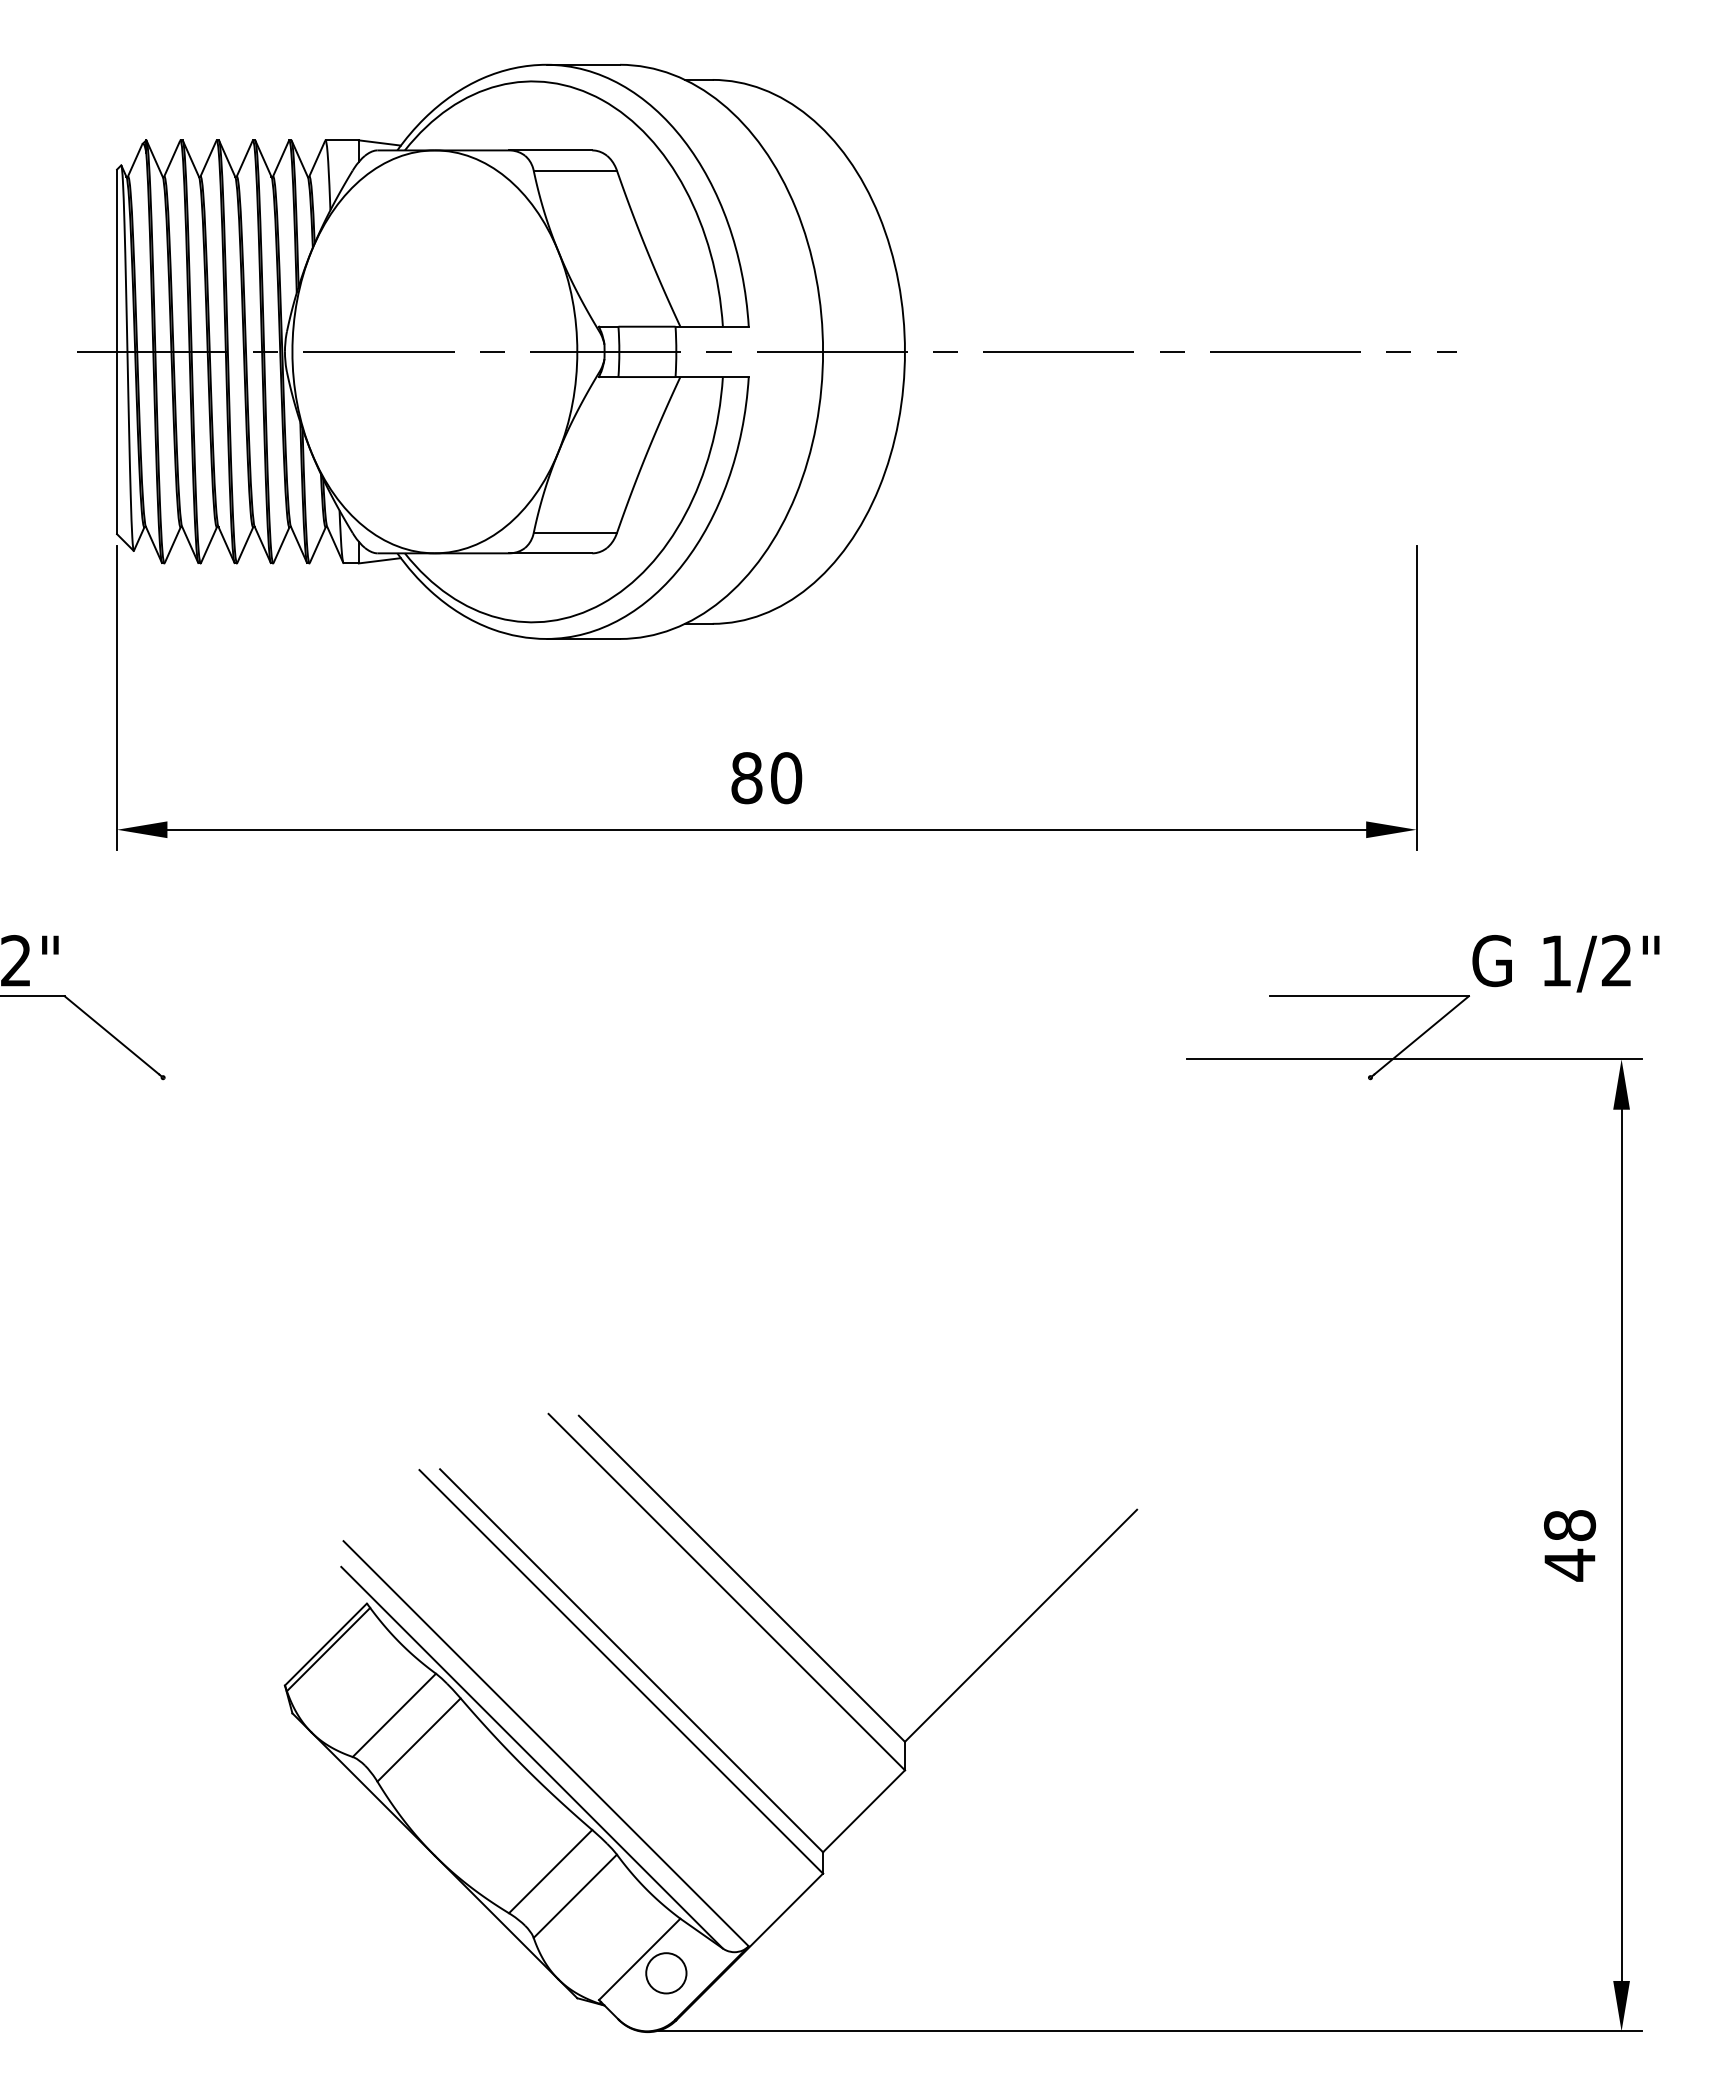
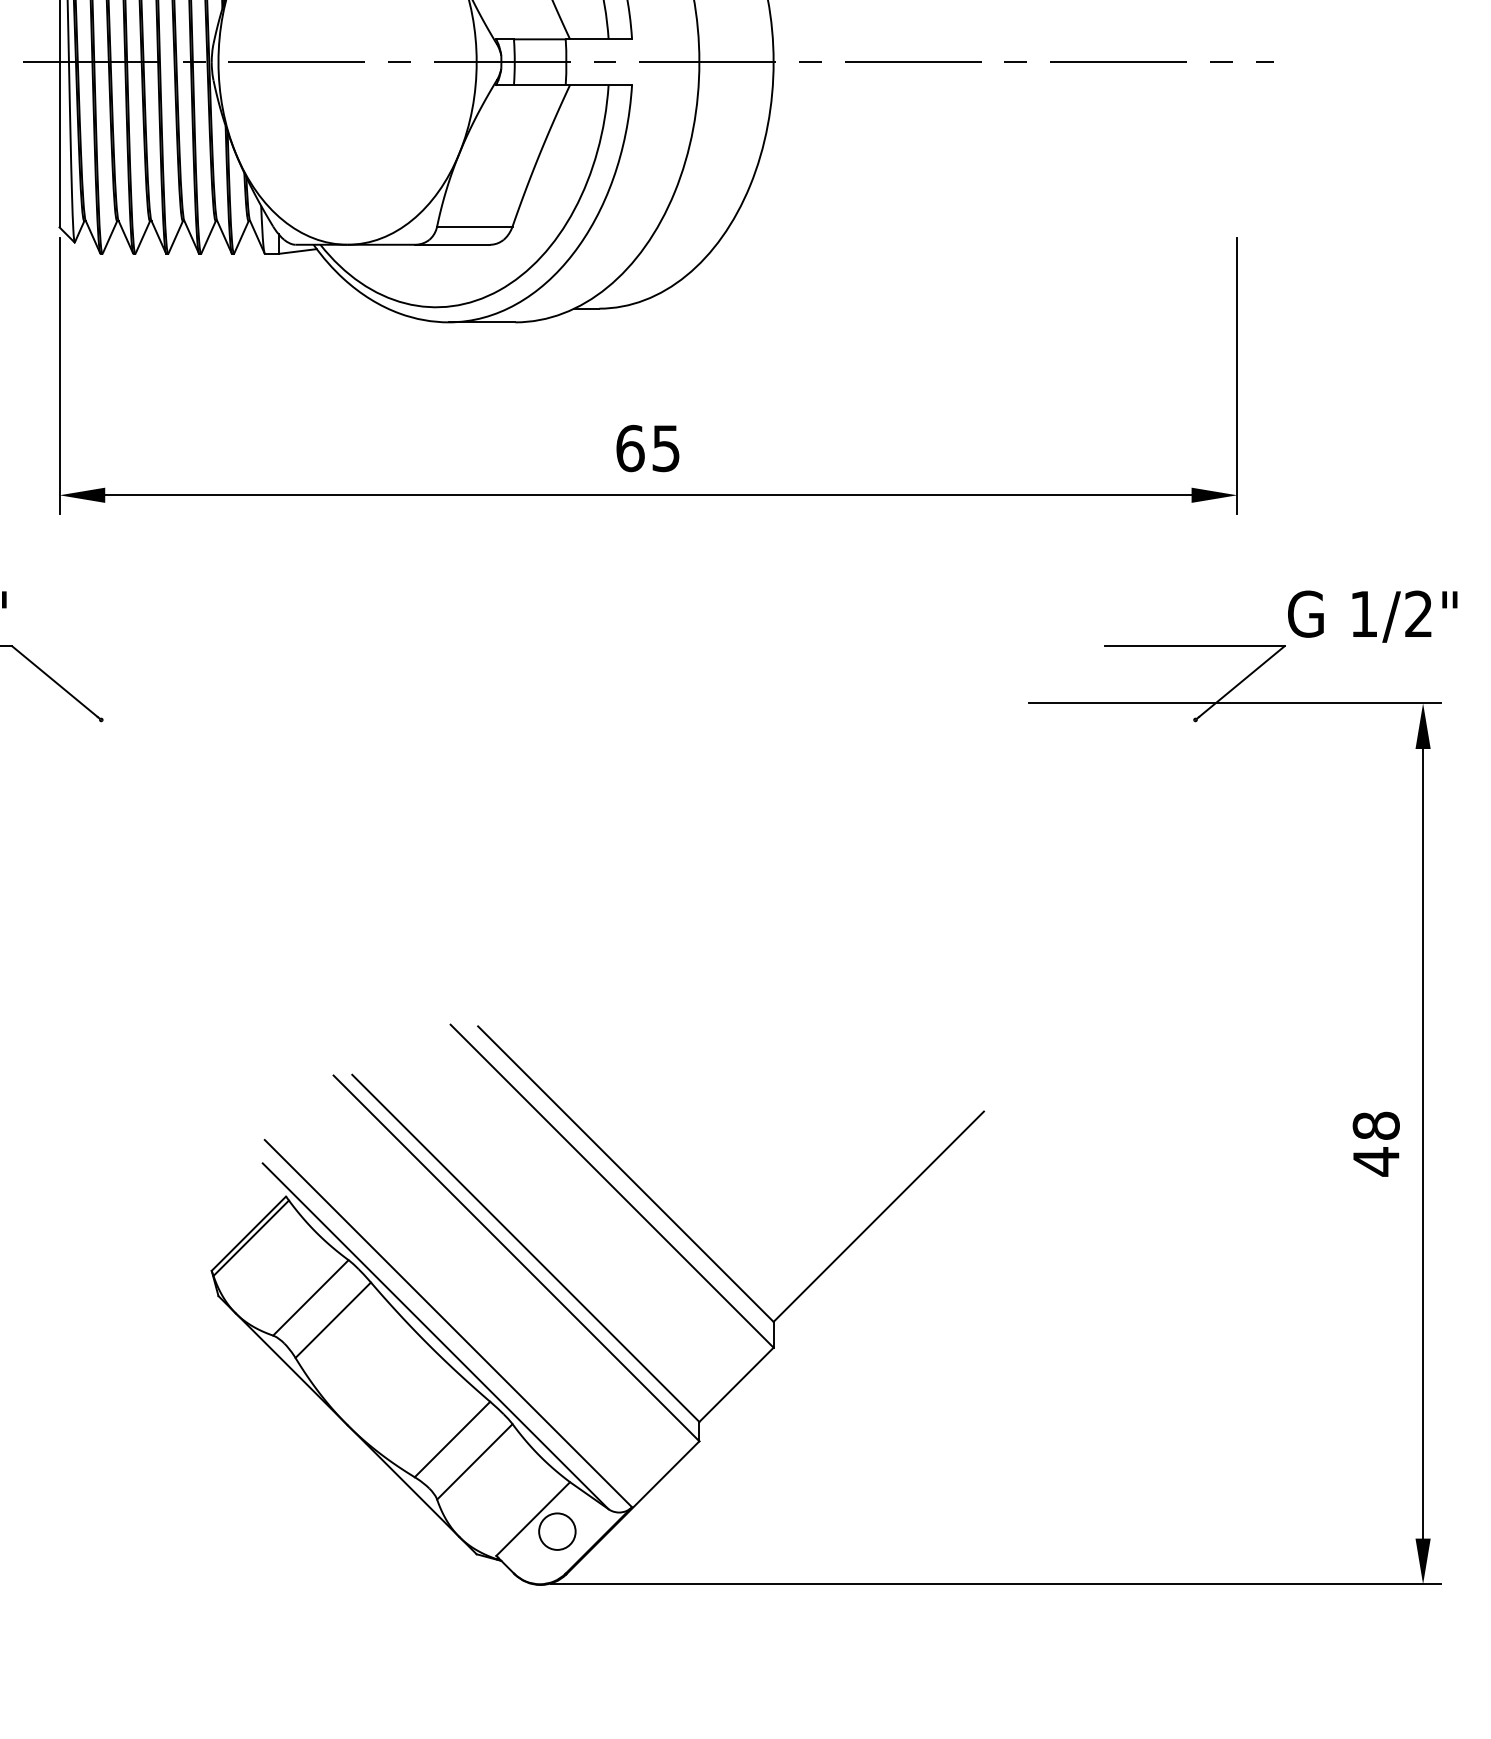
text: (766, 778) -> (648, 448), 80 -> 65

